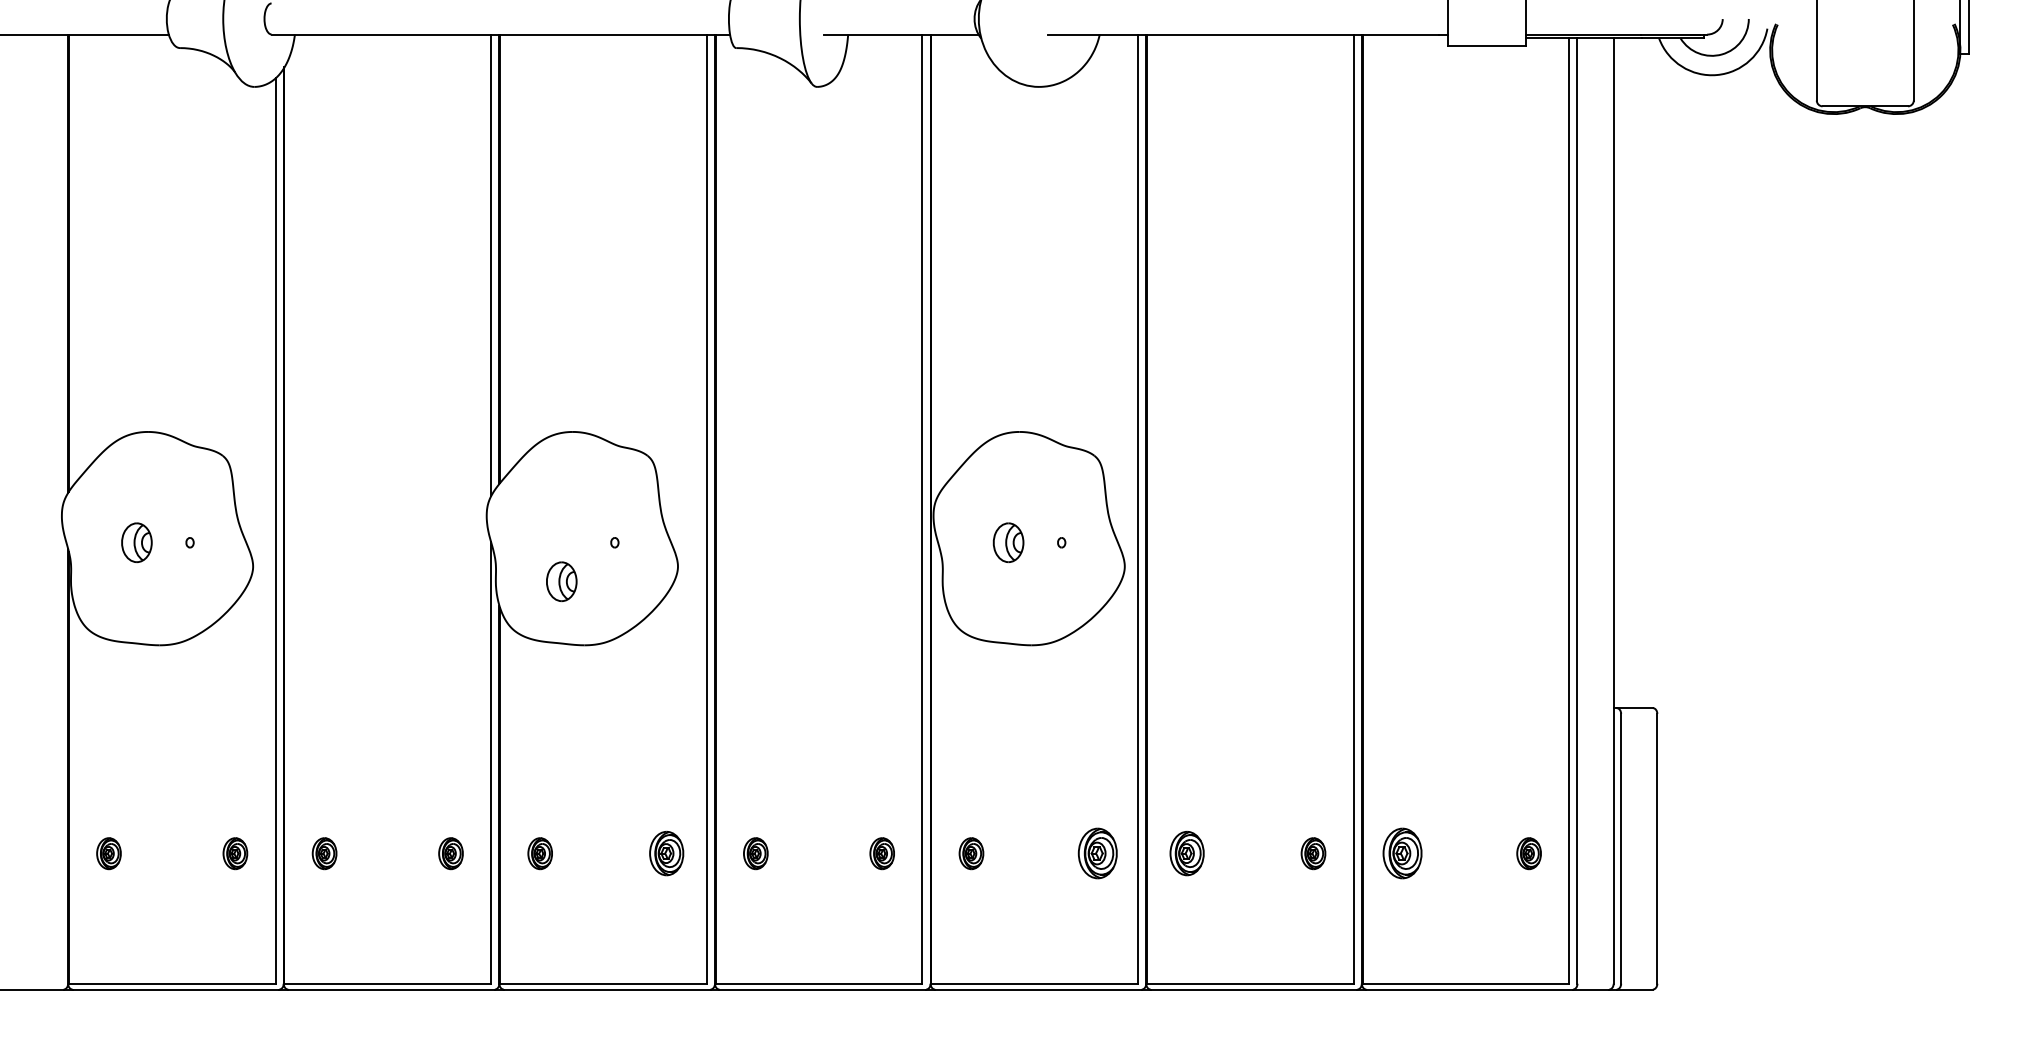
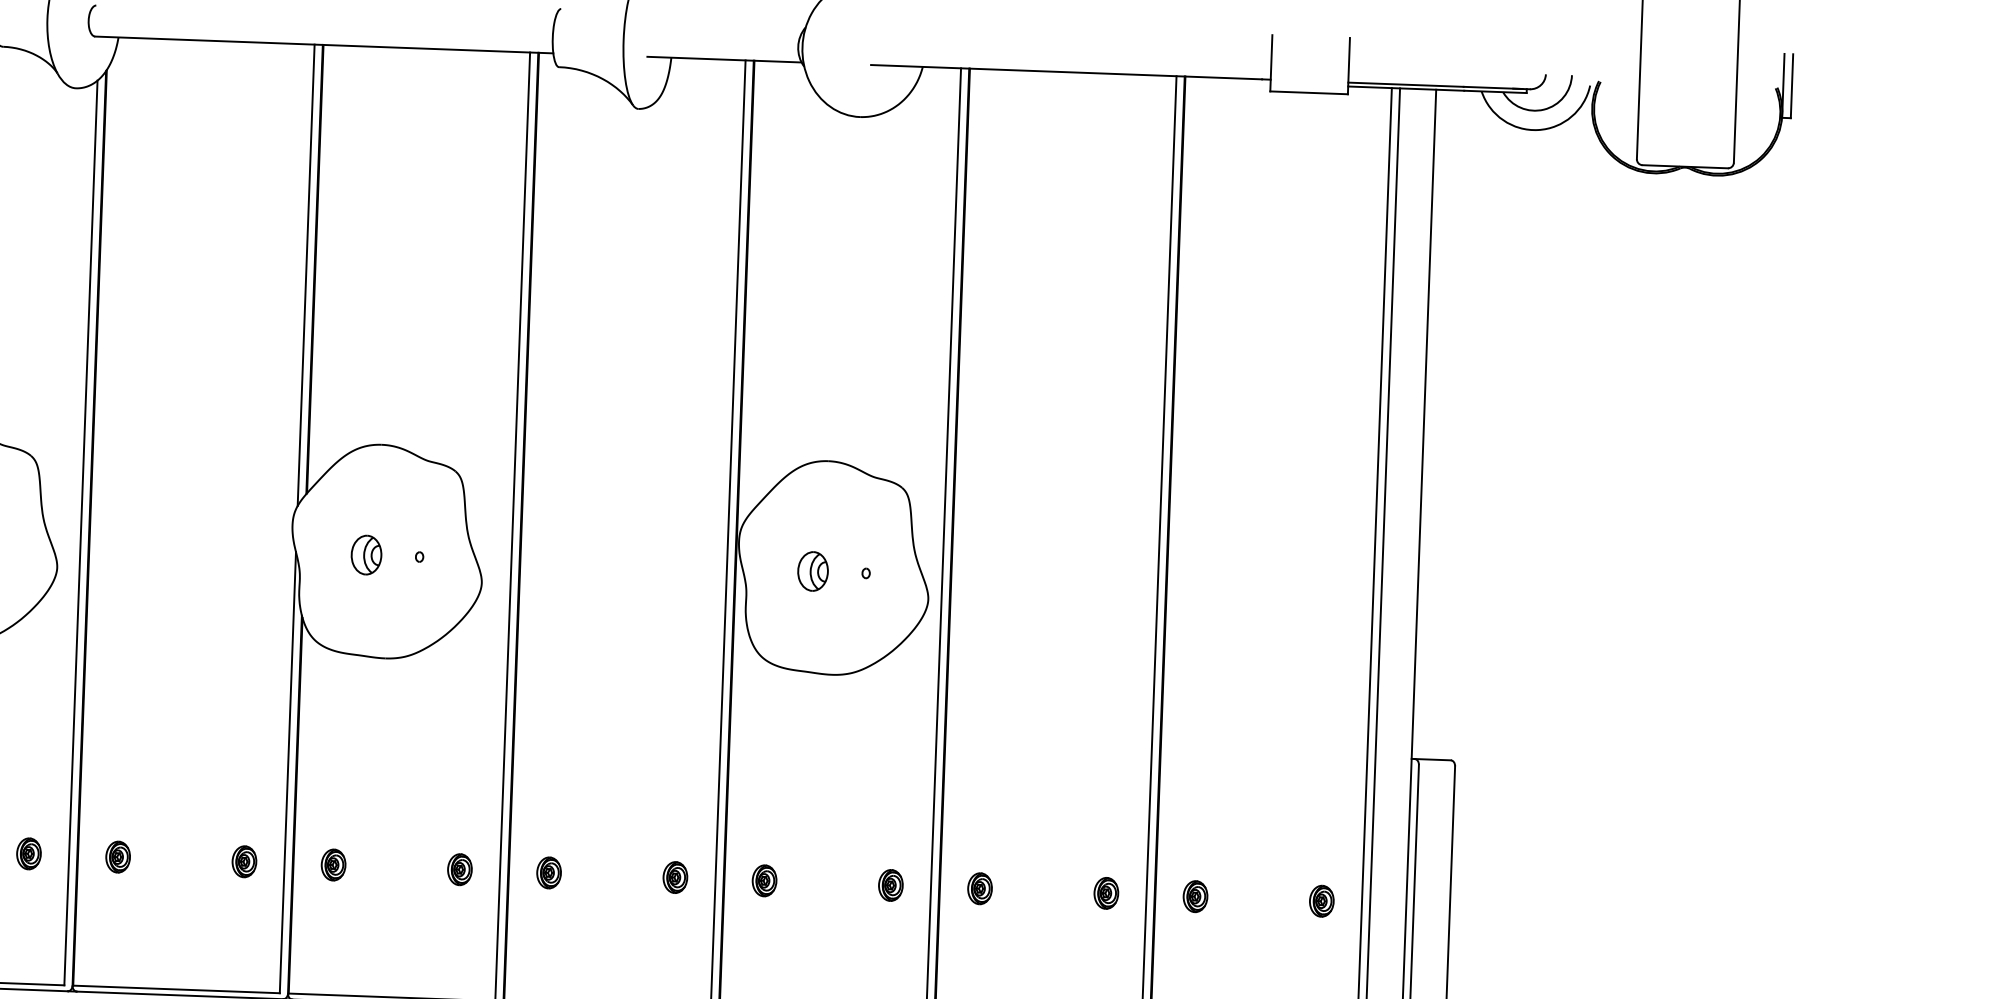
part: (561, 581) -> (366, 554), moved
part: (666, 853) -> (459, 869), size x0.71
part: (1097, 853) -> (890, 885), size x0.62
part: (1186, 853) -> (979, 888), size x0.71
part: (1402, 853) -> (1195, 896), size x0.62

